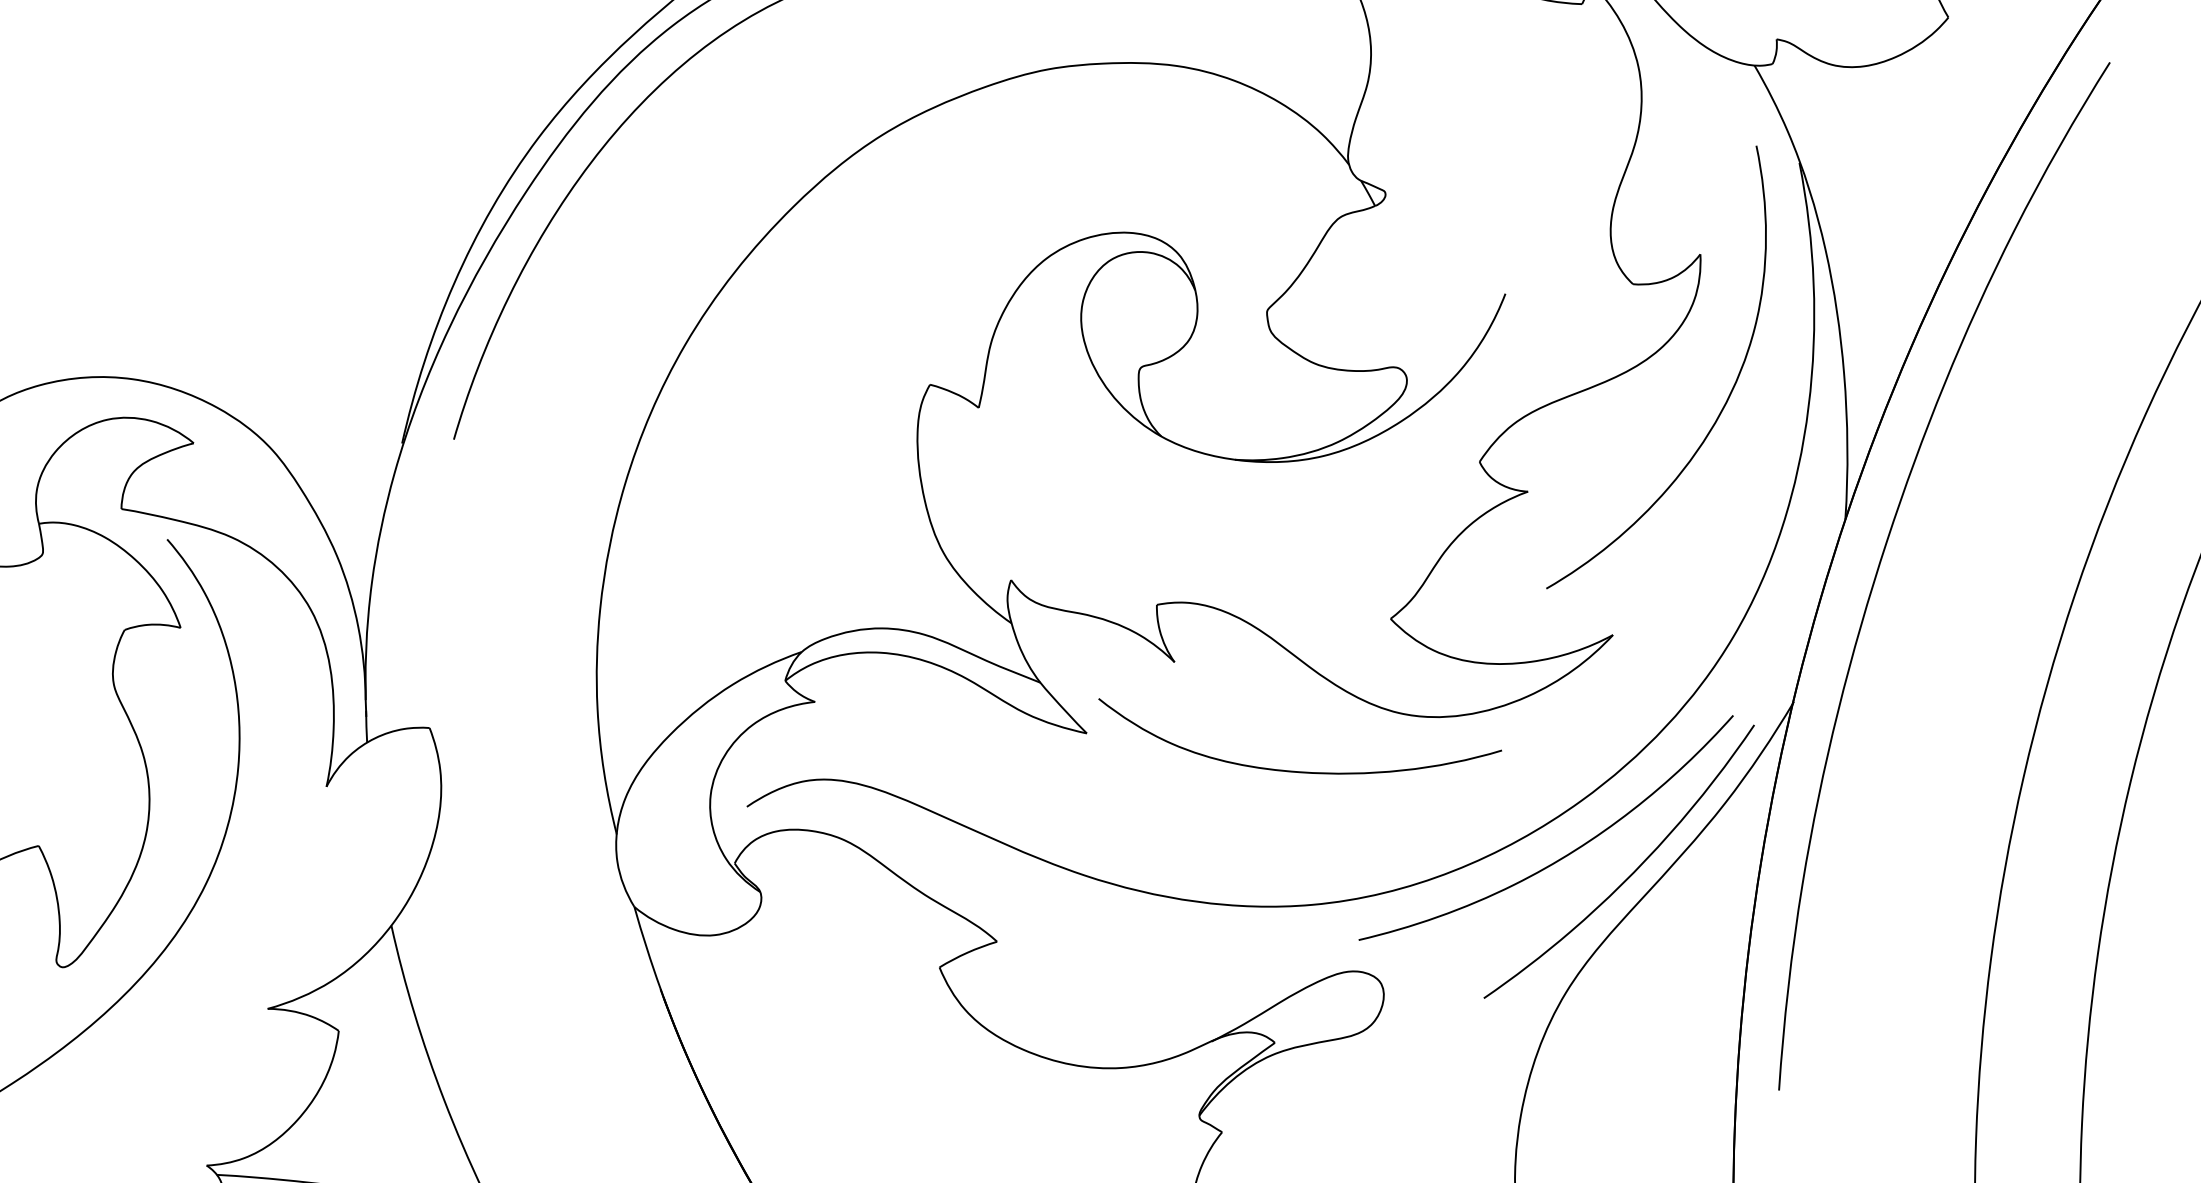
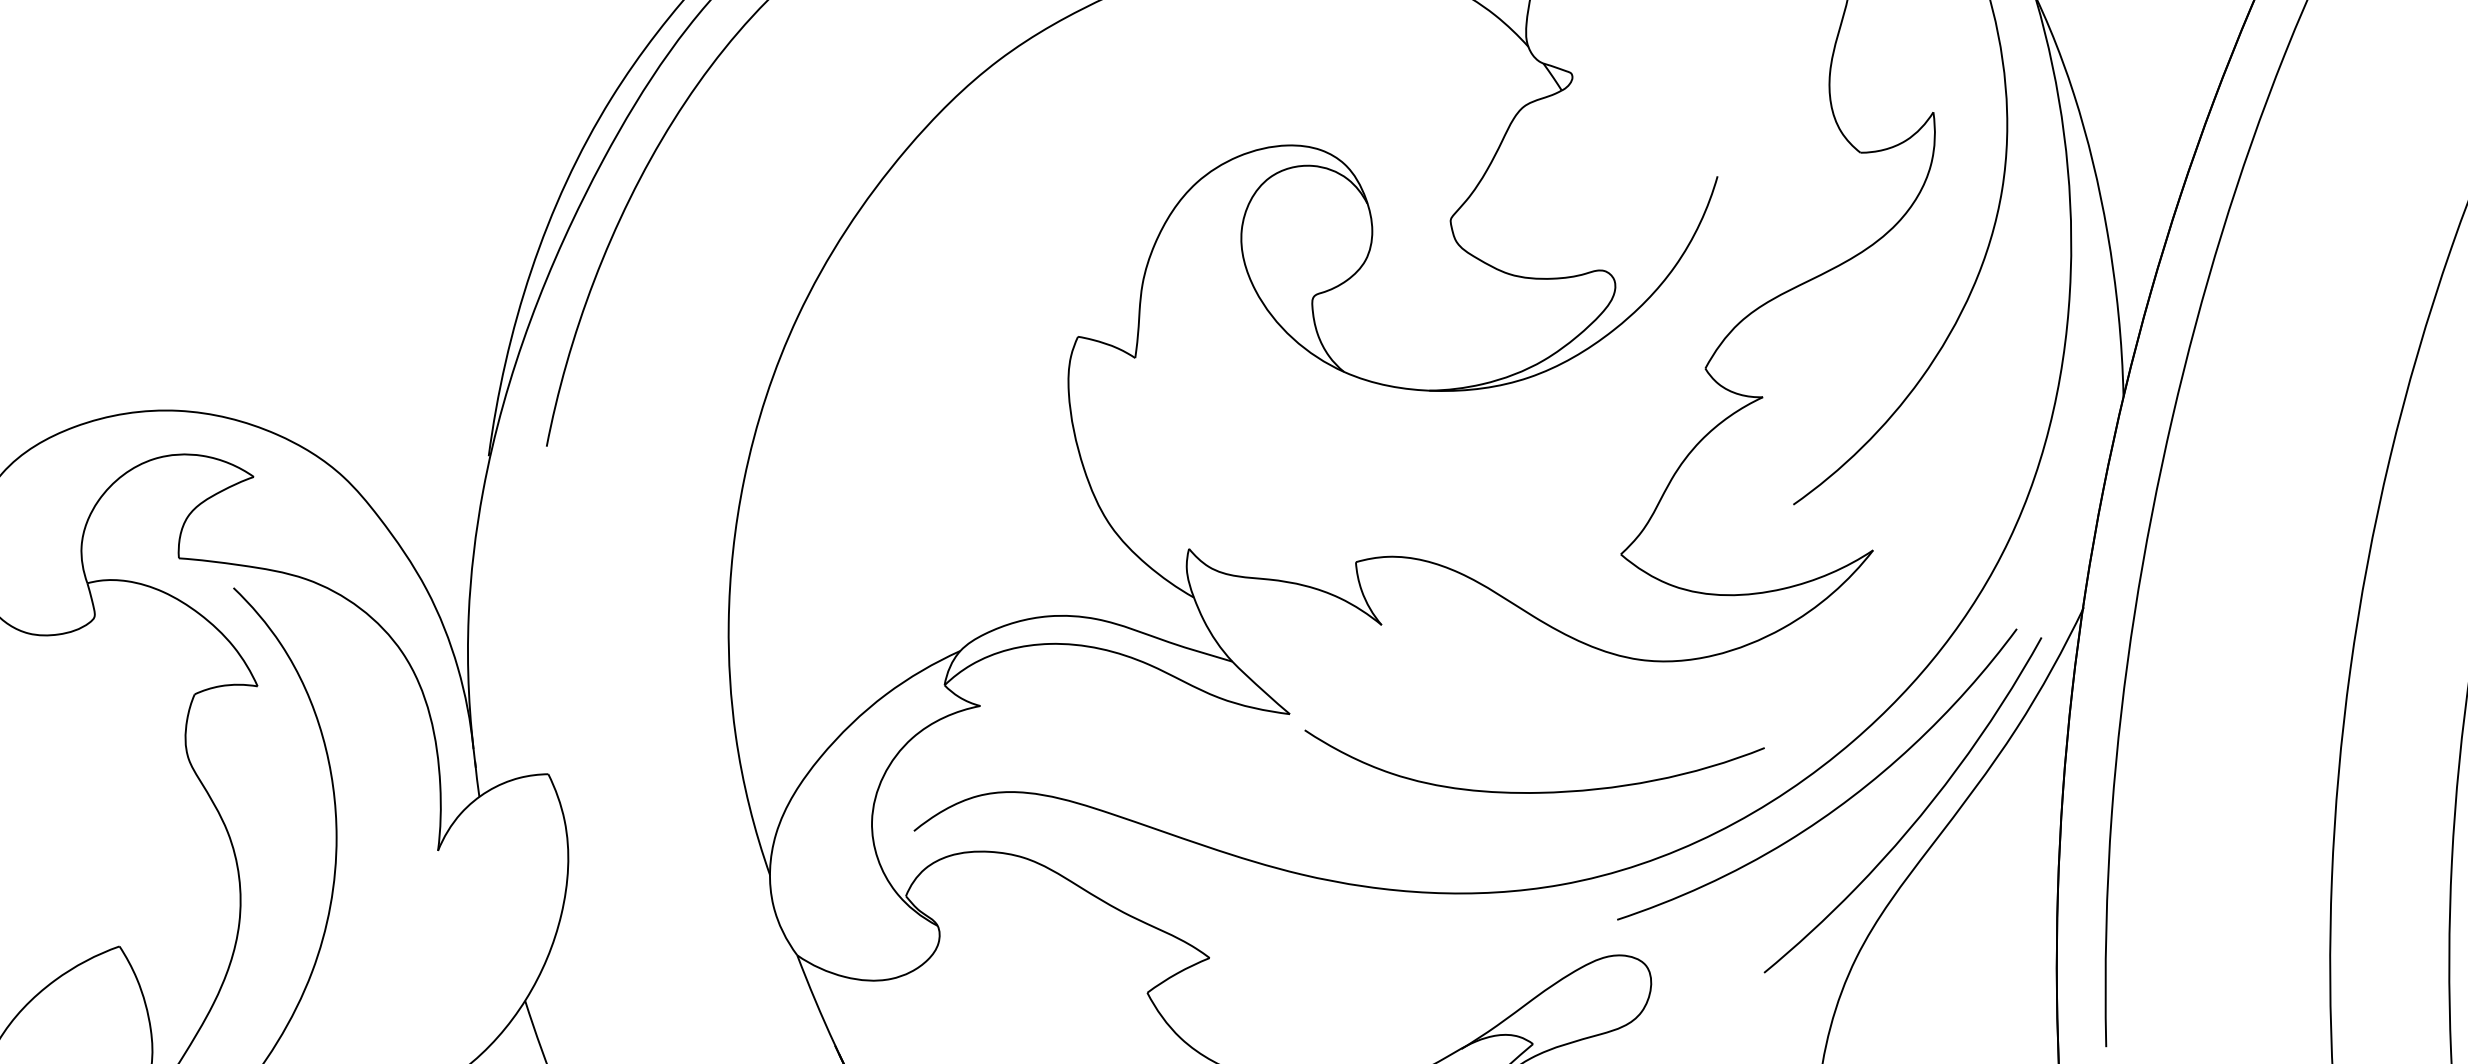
curve: (1294, 770) -> (1532, 791), moved

